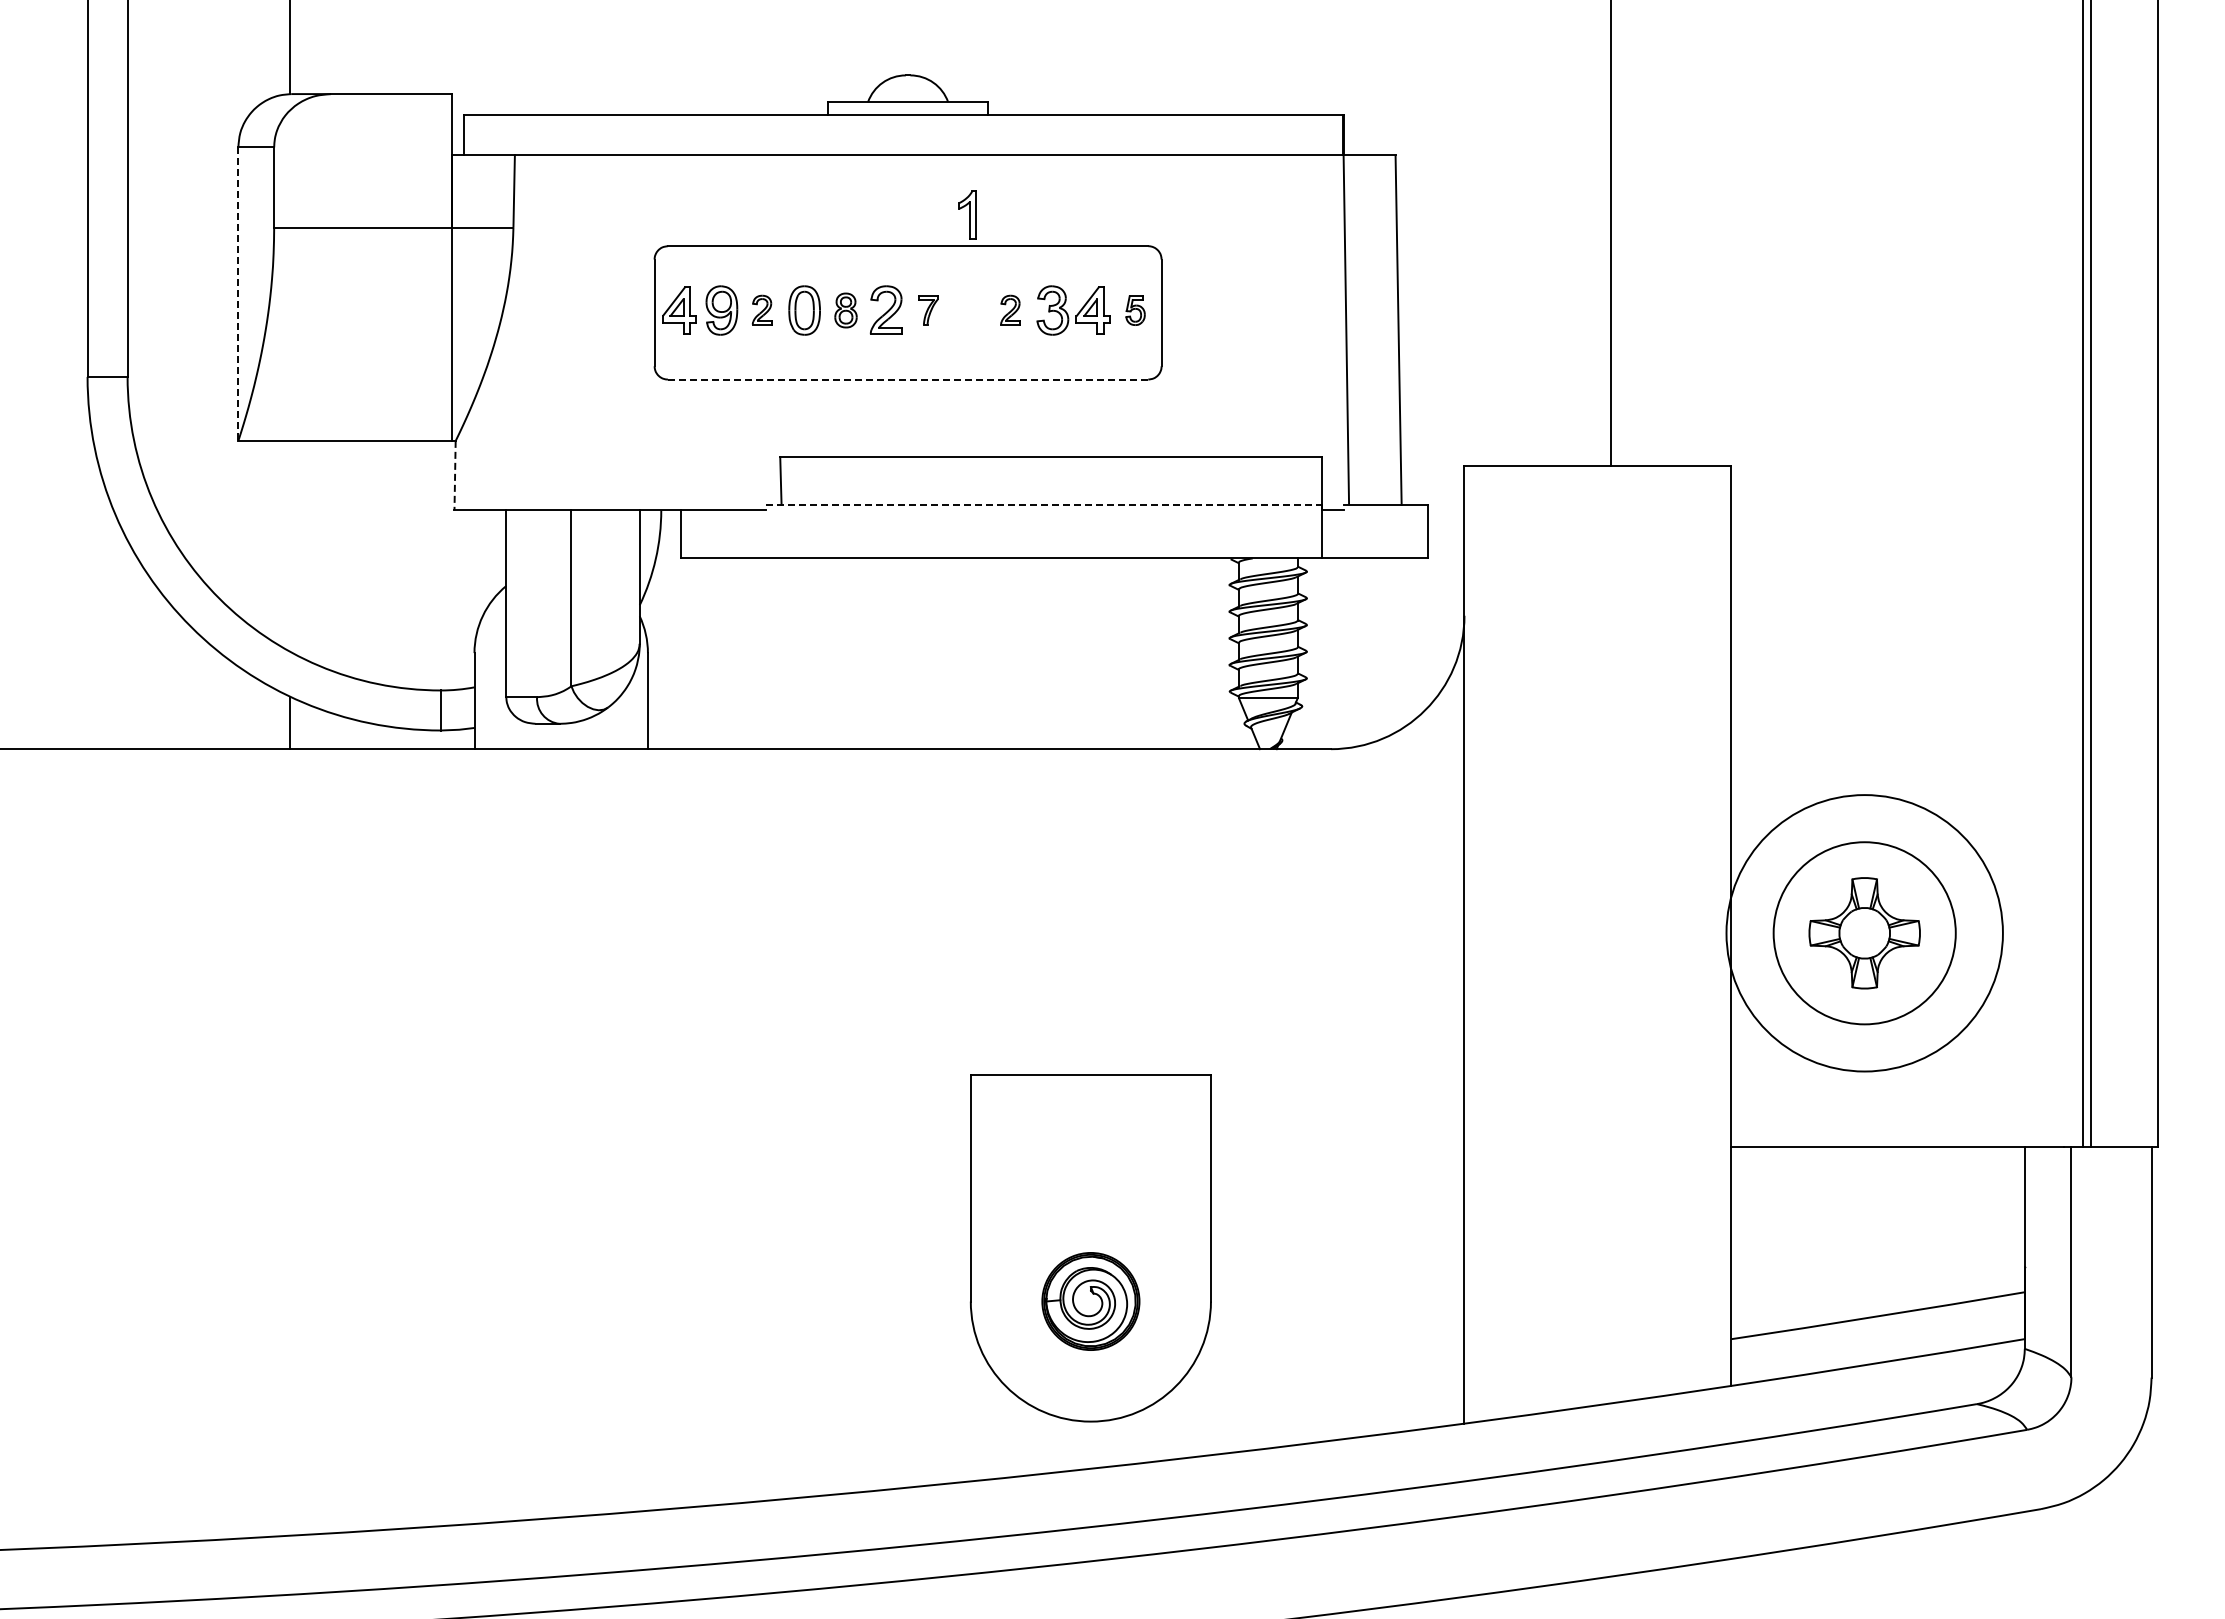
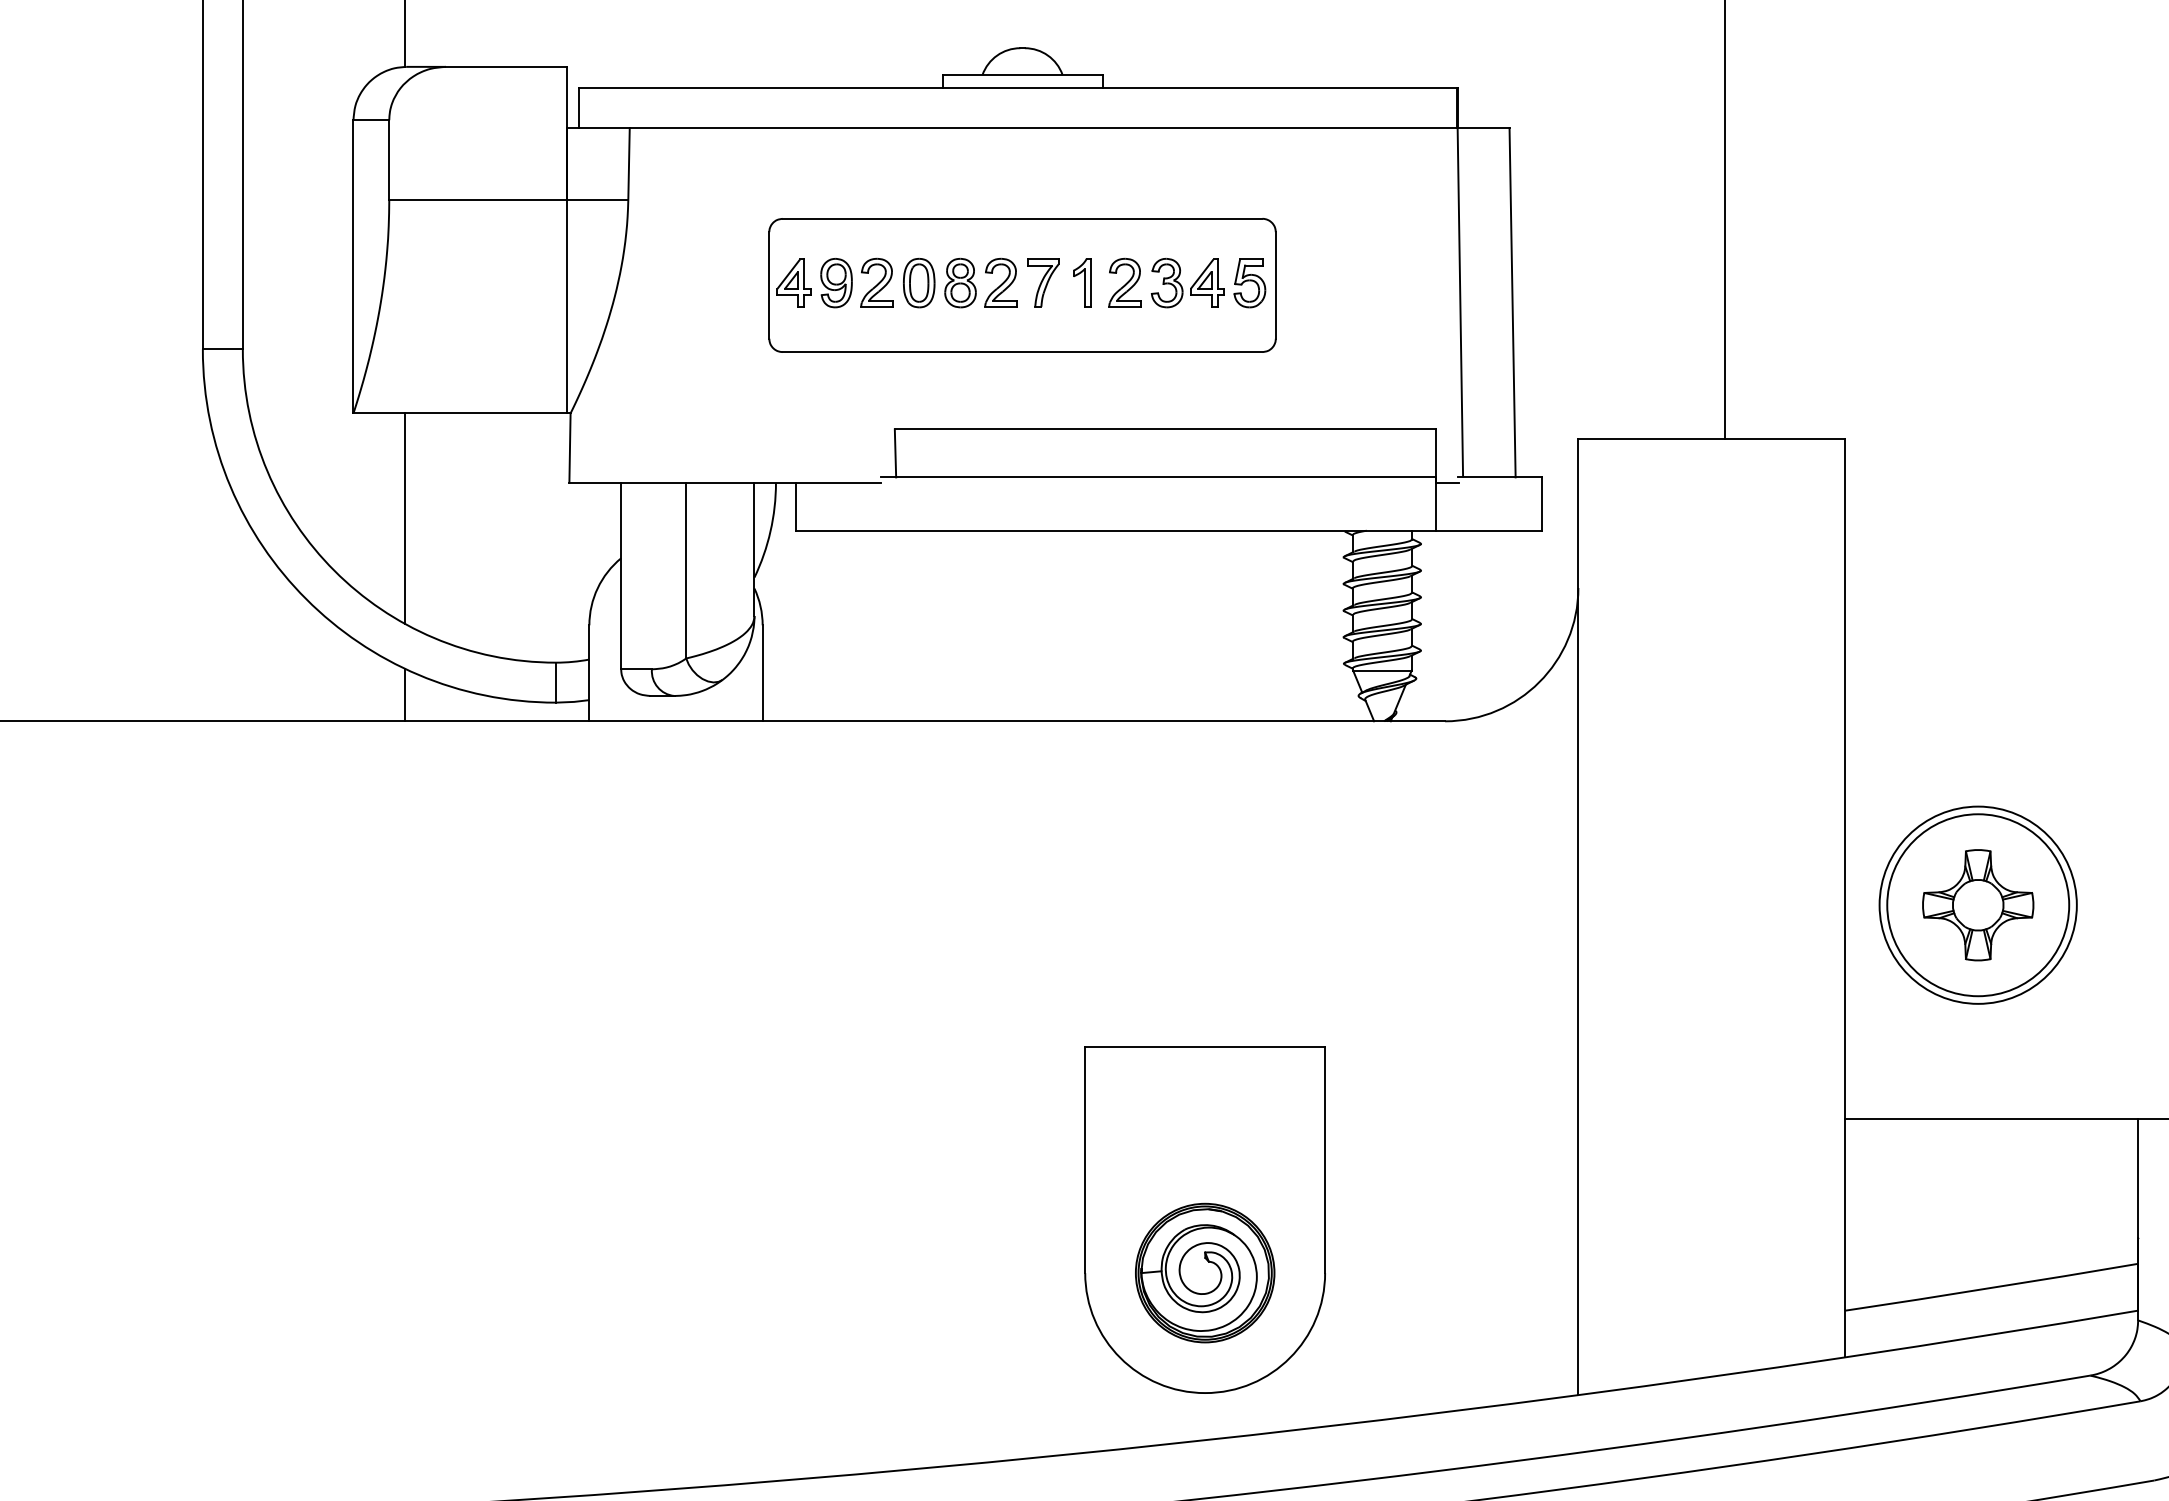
part: (967, 214) -> (1081, 282), moved
line: (238, 294) -> (353, 267), dashed -> solid
part: (761, 309) -> (876, 282), size x1.67
part: (1010, 309) -> (1124, 282), size x1.67
part: (845, 310) -> (960, 283), size x1.43
part: (928, 310) -> (1042, 283), size x1.67
part: (1135, 310) -> (1249, 283), size x1.67
line: (908, 379) -> (1022, 351), dashed -> solid
line: (455, 475) -> (570, 447), dashed -> solid
line: (1044, 505) -> (1158, 477), dashed -> solid
line: (290, 545) -> (405, 517), added
circle: (1864, 933) -> (1978, 905), size x0.71
part: (1090, 1301) -> (1204, 1273), size x1.43

